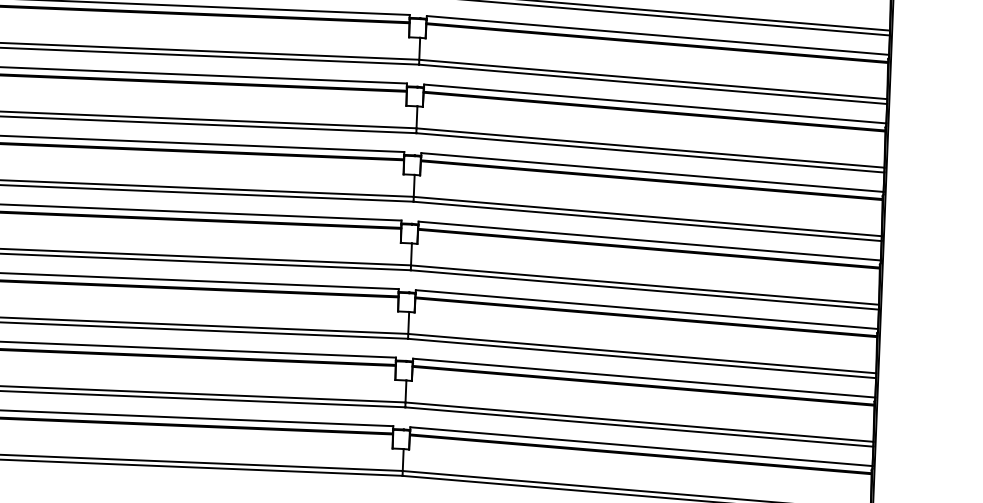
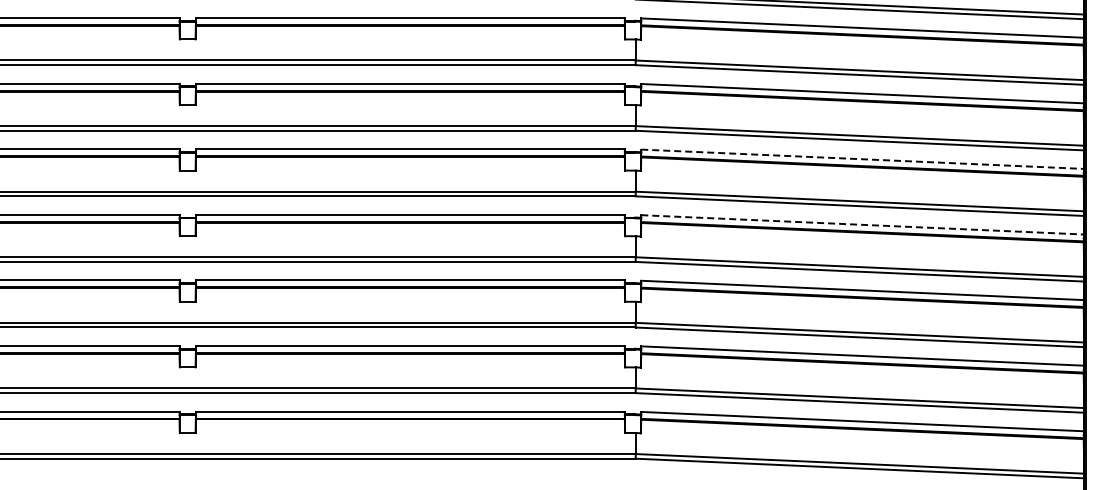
line: (652, 172) -> (862, 159), solid -> dashed
line: (649, 240) -> (862, 224), solid -> dashed

